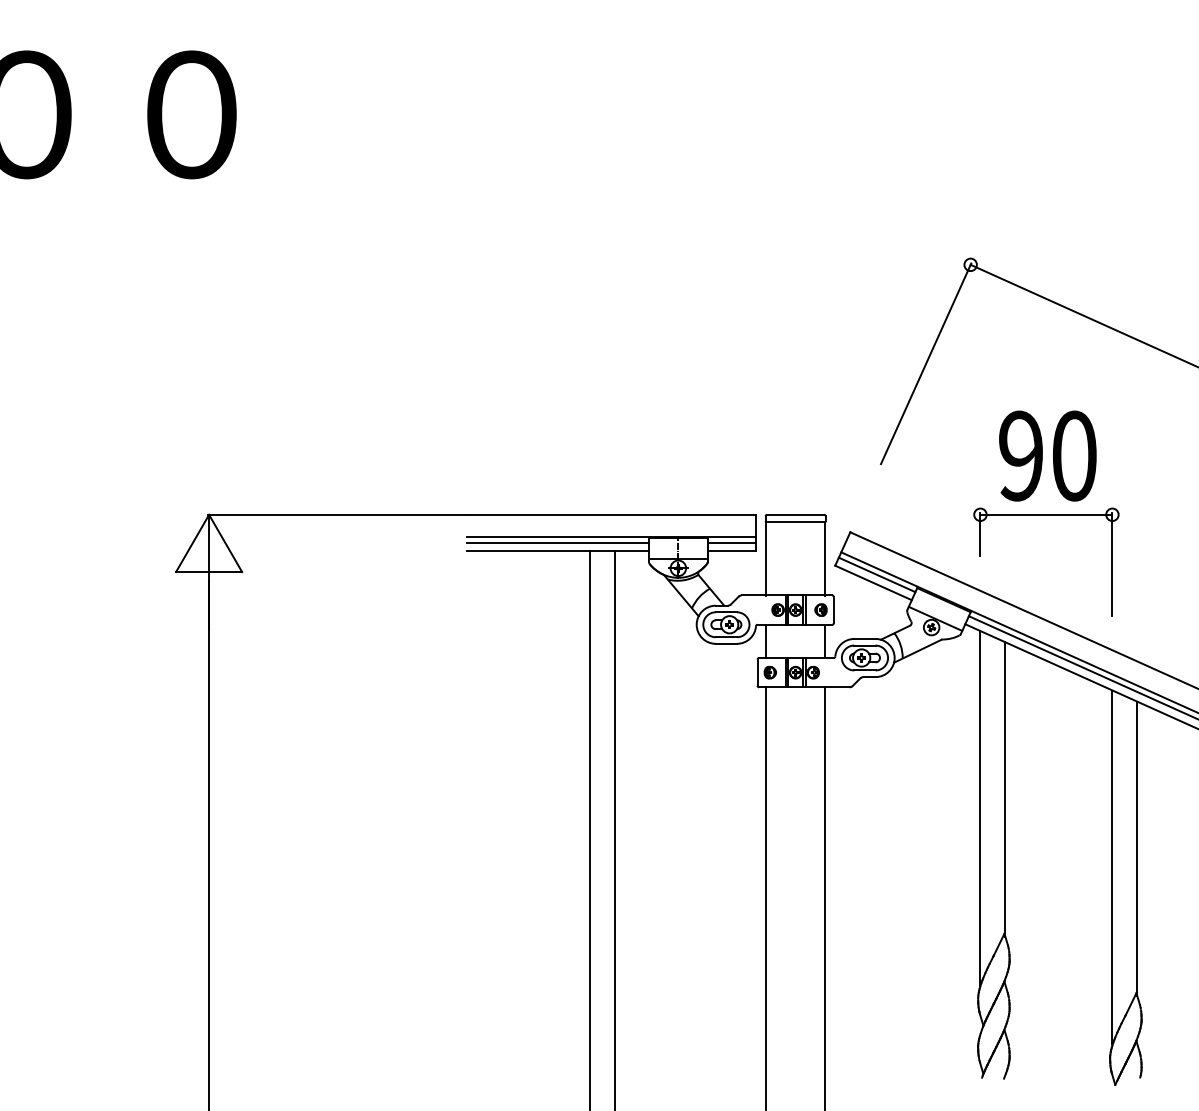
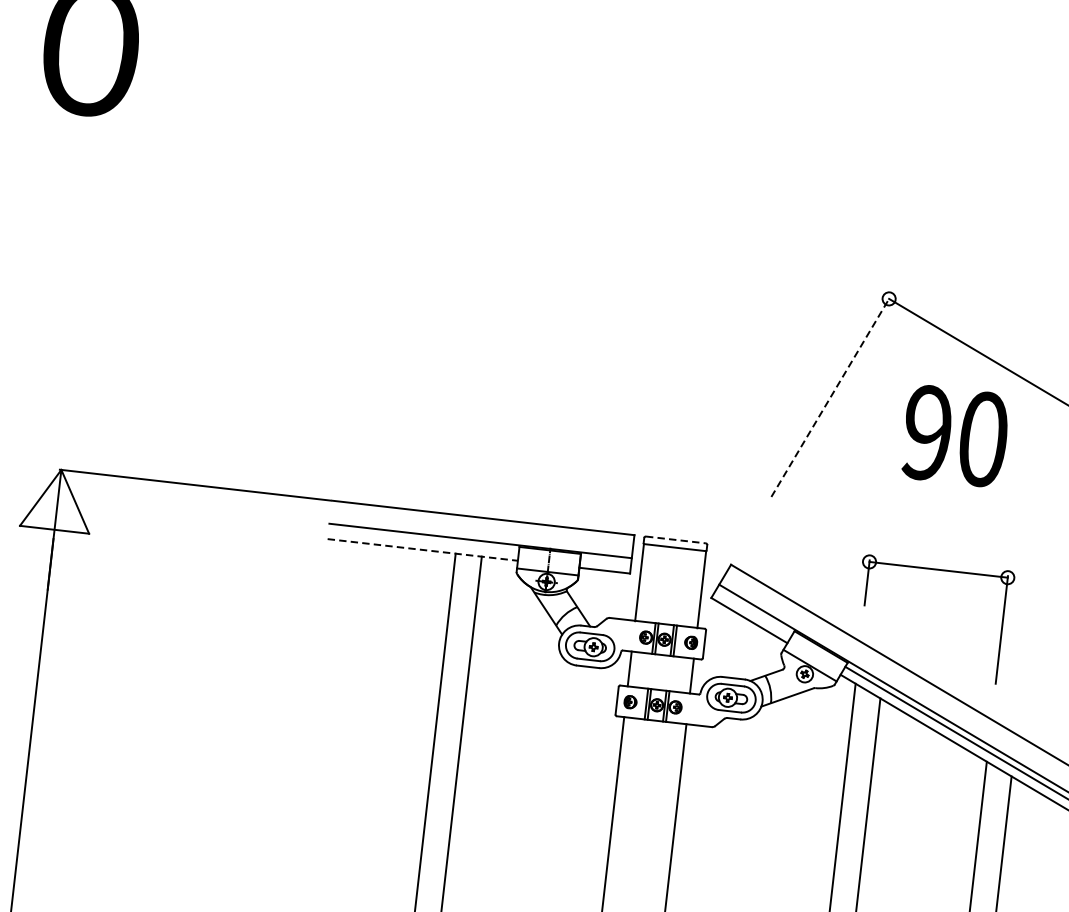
line: (926, 363) -> (831, 396), solid -> dashed
text: (1047, 455) -> (955, 435), moved
line: (795, 514) -> (675, 539), solid -> dashed
line: (558, 542) -> (424, 540), removed
line: (731, 542) -> (605, 561), removed
line: (558, 551) -> (423, 550), solid -> dashed
line: (876, 574) -> (753, 612), removed

